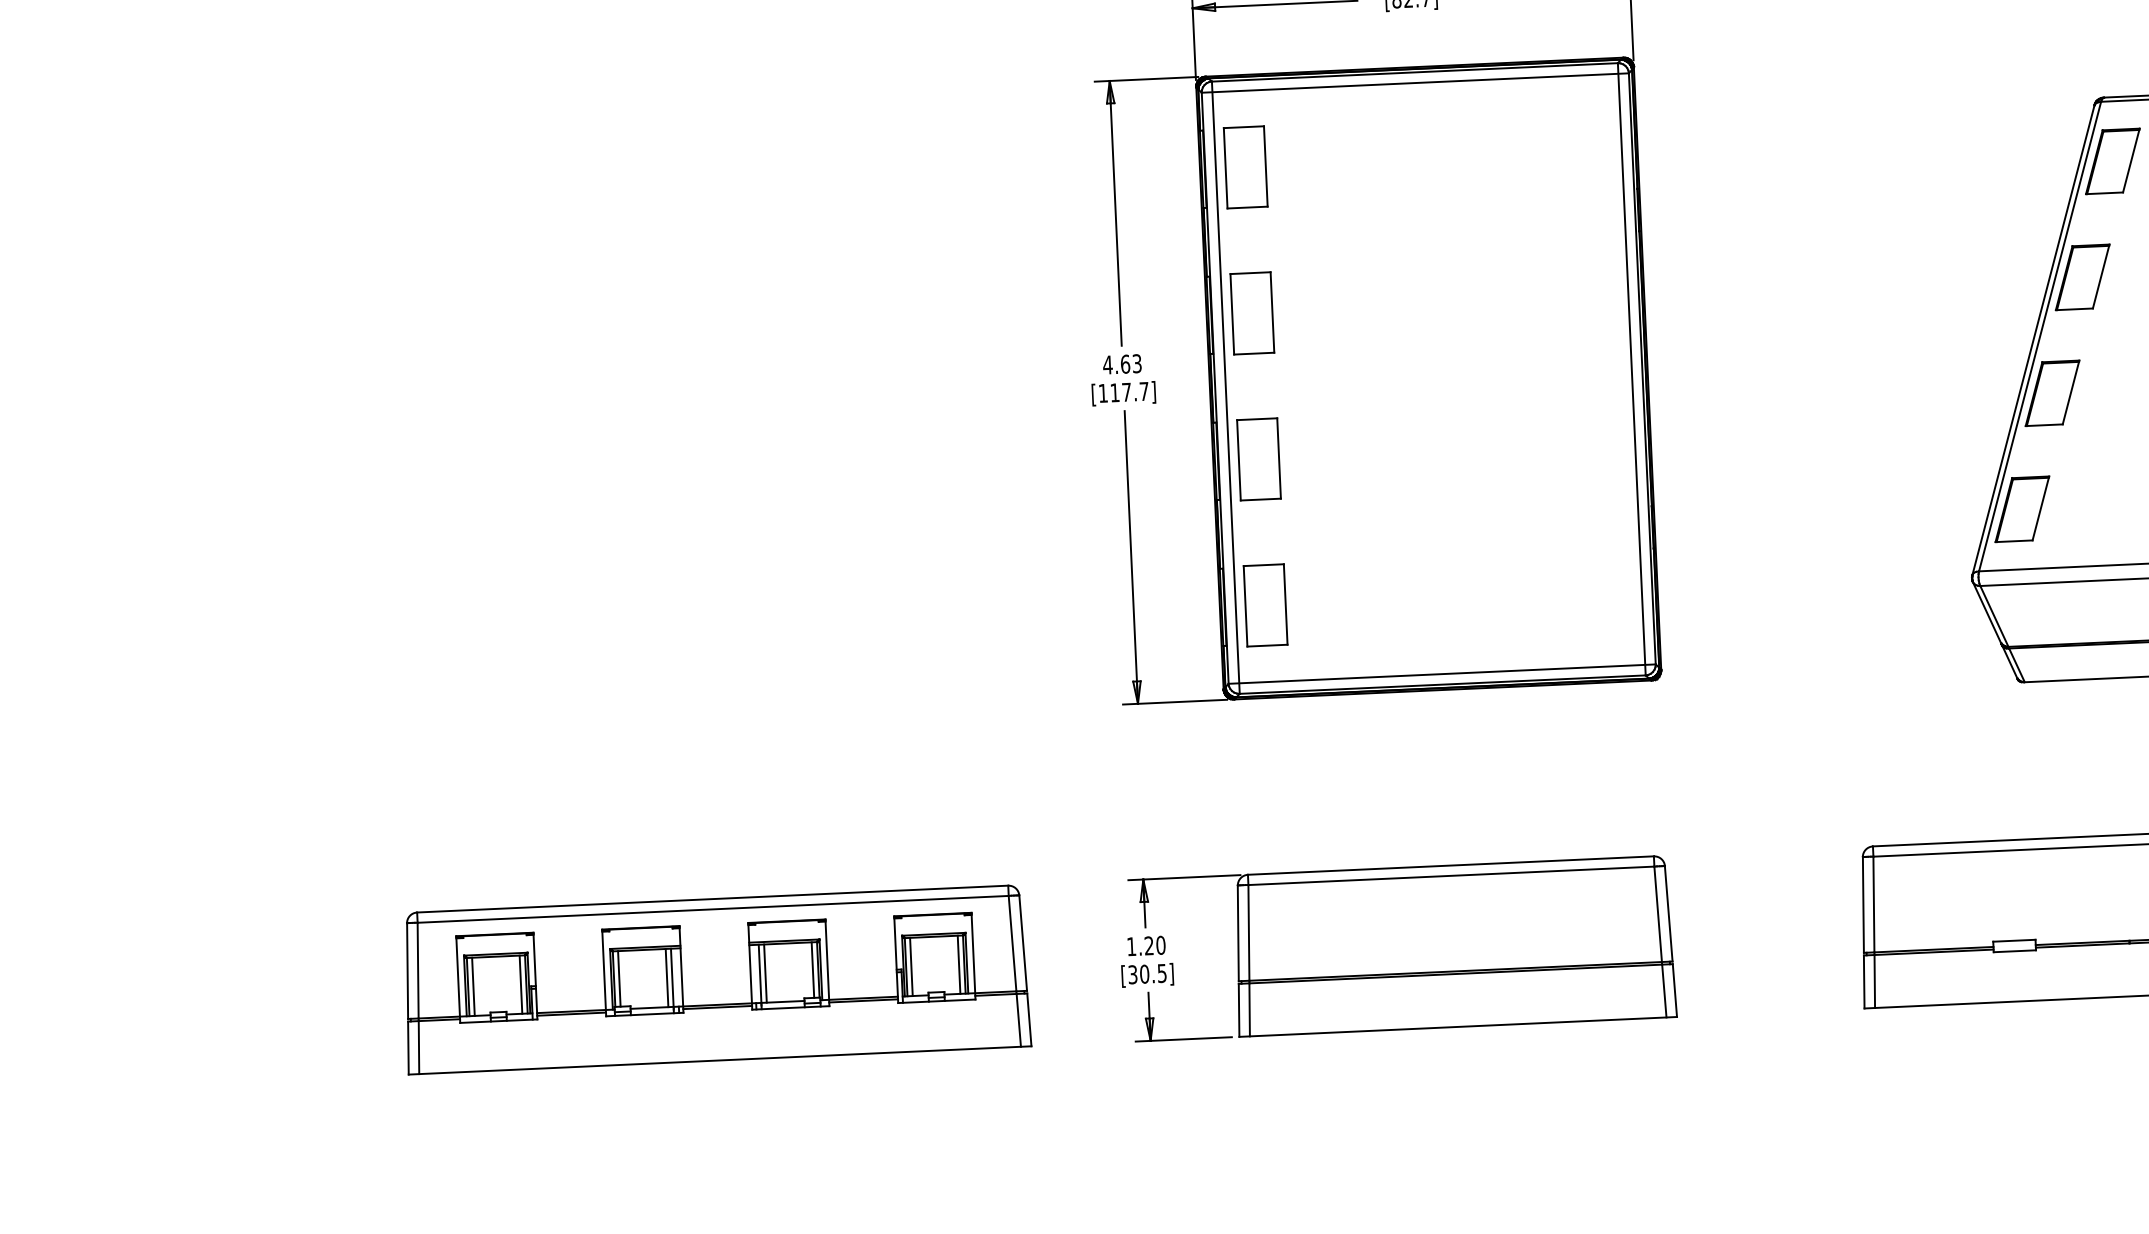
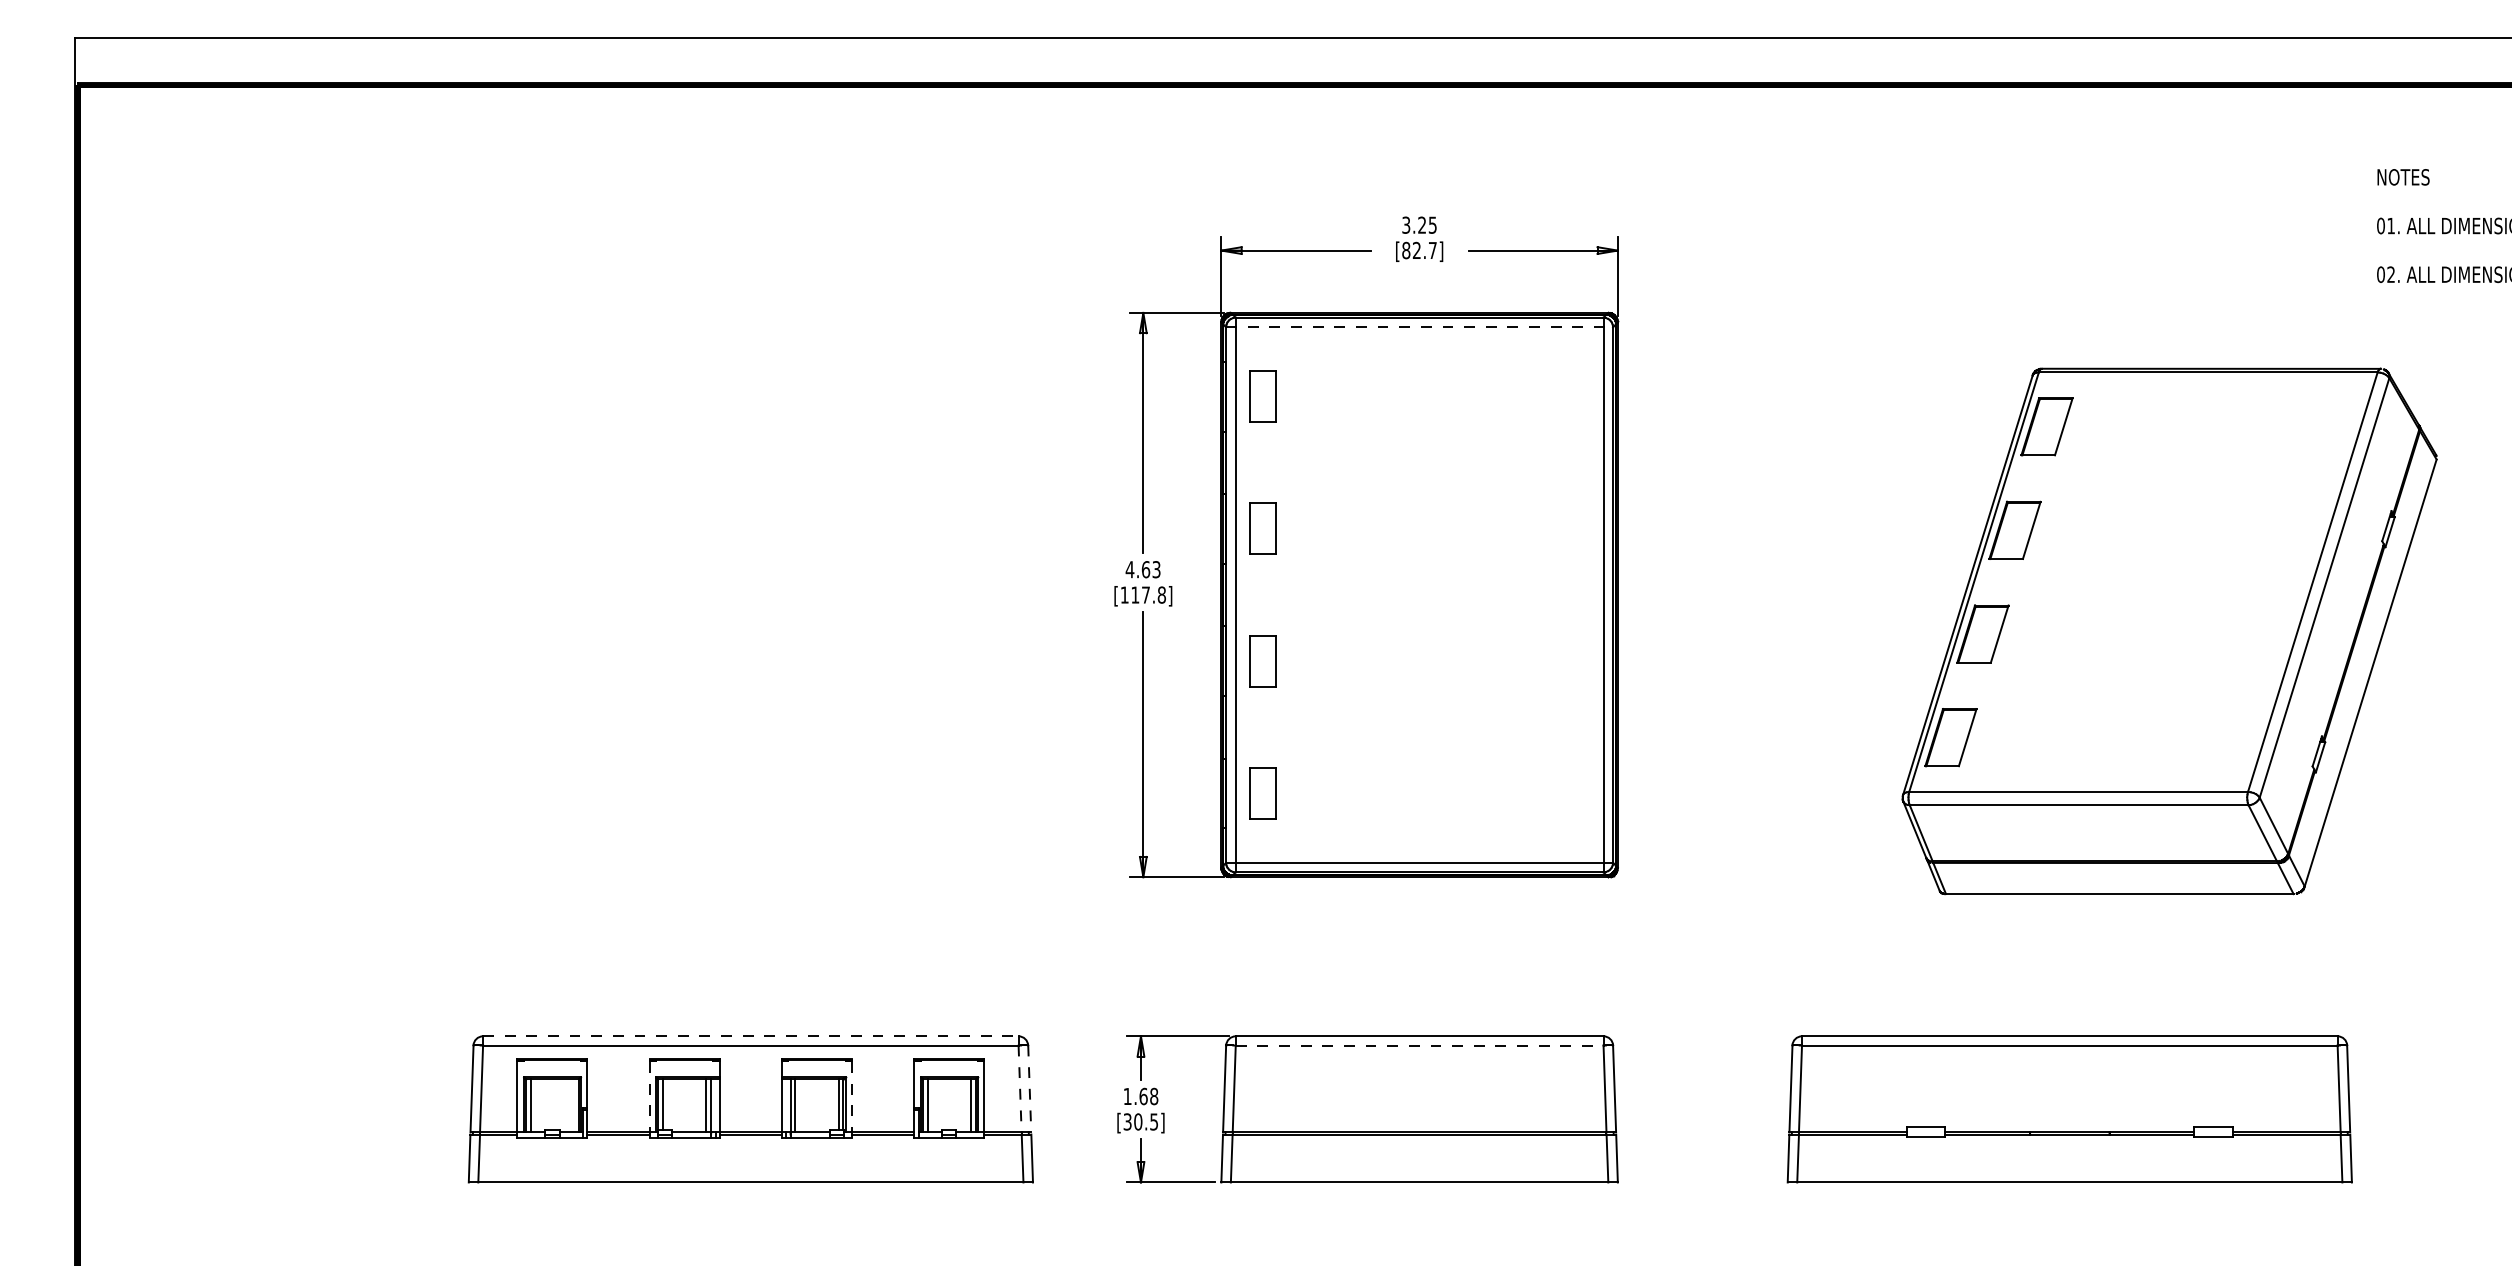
line: (1416, 83) -> (1420, 327), solid -> dashed
part: (1245, 167) -> (1262, 396), size x0.7
part: (1252, 312) -> (1262, 528), size x0.7
text: (1143, 390) -> (1161, 594), [117.7] -> [117.8]
part: (1258, 459) -> (1262, 661), size x0.7
part: (1265, 605) -> (1262, 793), size x0.7
line: (1451, 875) -> (1419, 1045), solid -> dashed
line: (712, 899) -> (750, 1036), solid -> dashed
line: (1022, 943) -> (1029, 1089), solid -> dashed
line: (1013, 944) -> (1020, 1089), solid -> dashed
text: (1154, 945) -> (1148, 1096), 1.20 -> 1.68
line: (826, 962) -> (851, 1098), solid -> dashed
line: (603, 972) -> (649, 1098), solid -> dashed
line: (520, 984) -> (573, 1105), removed

